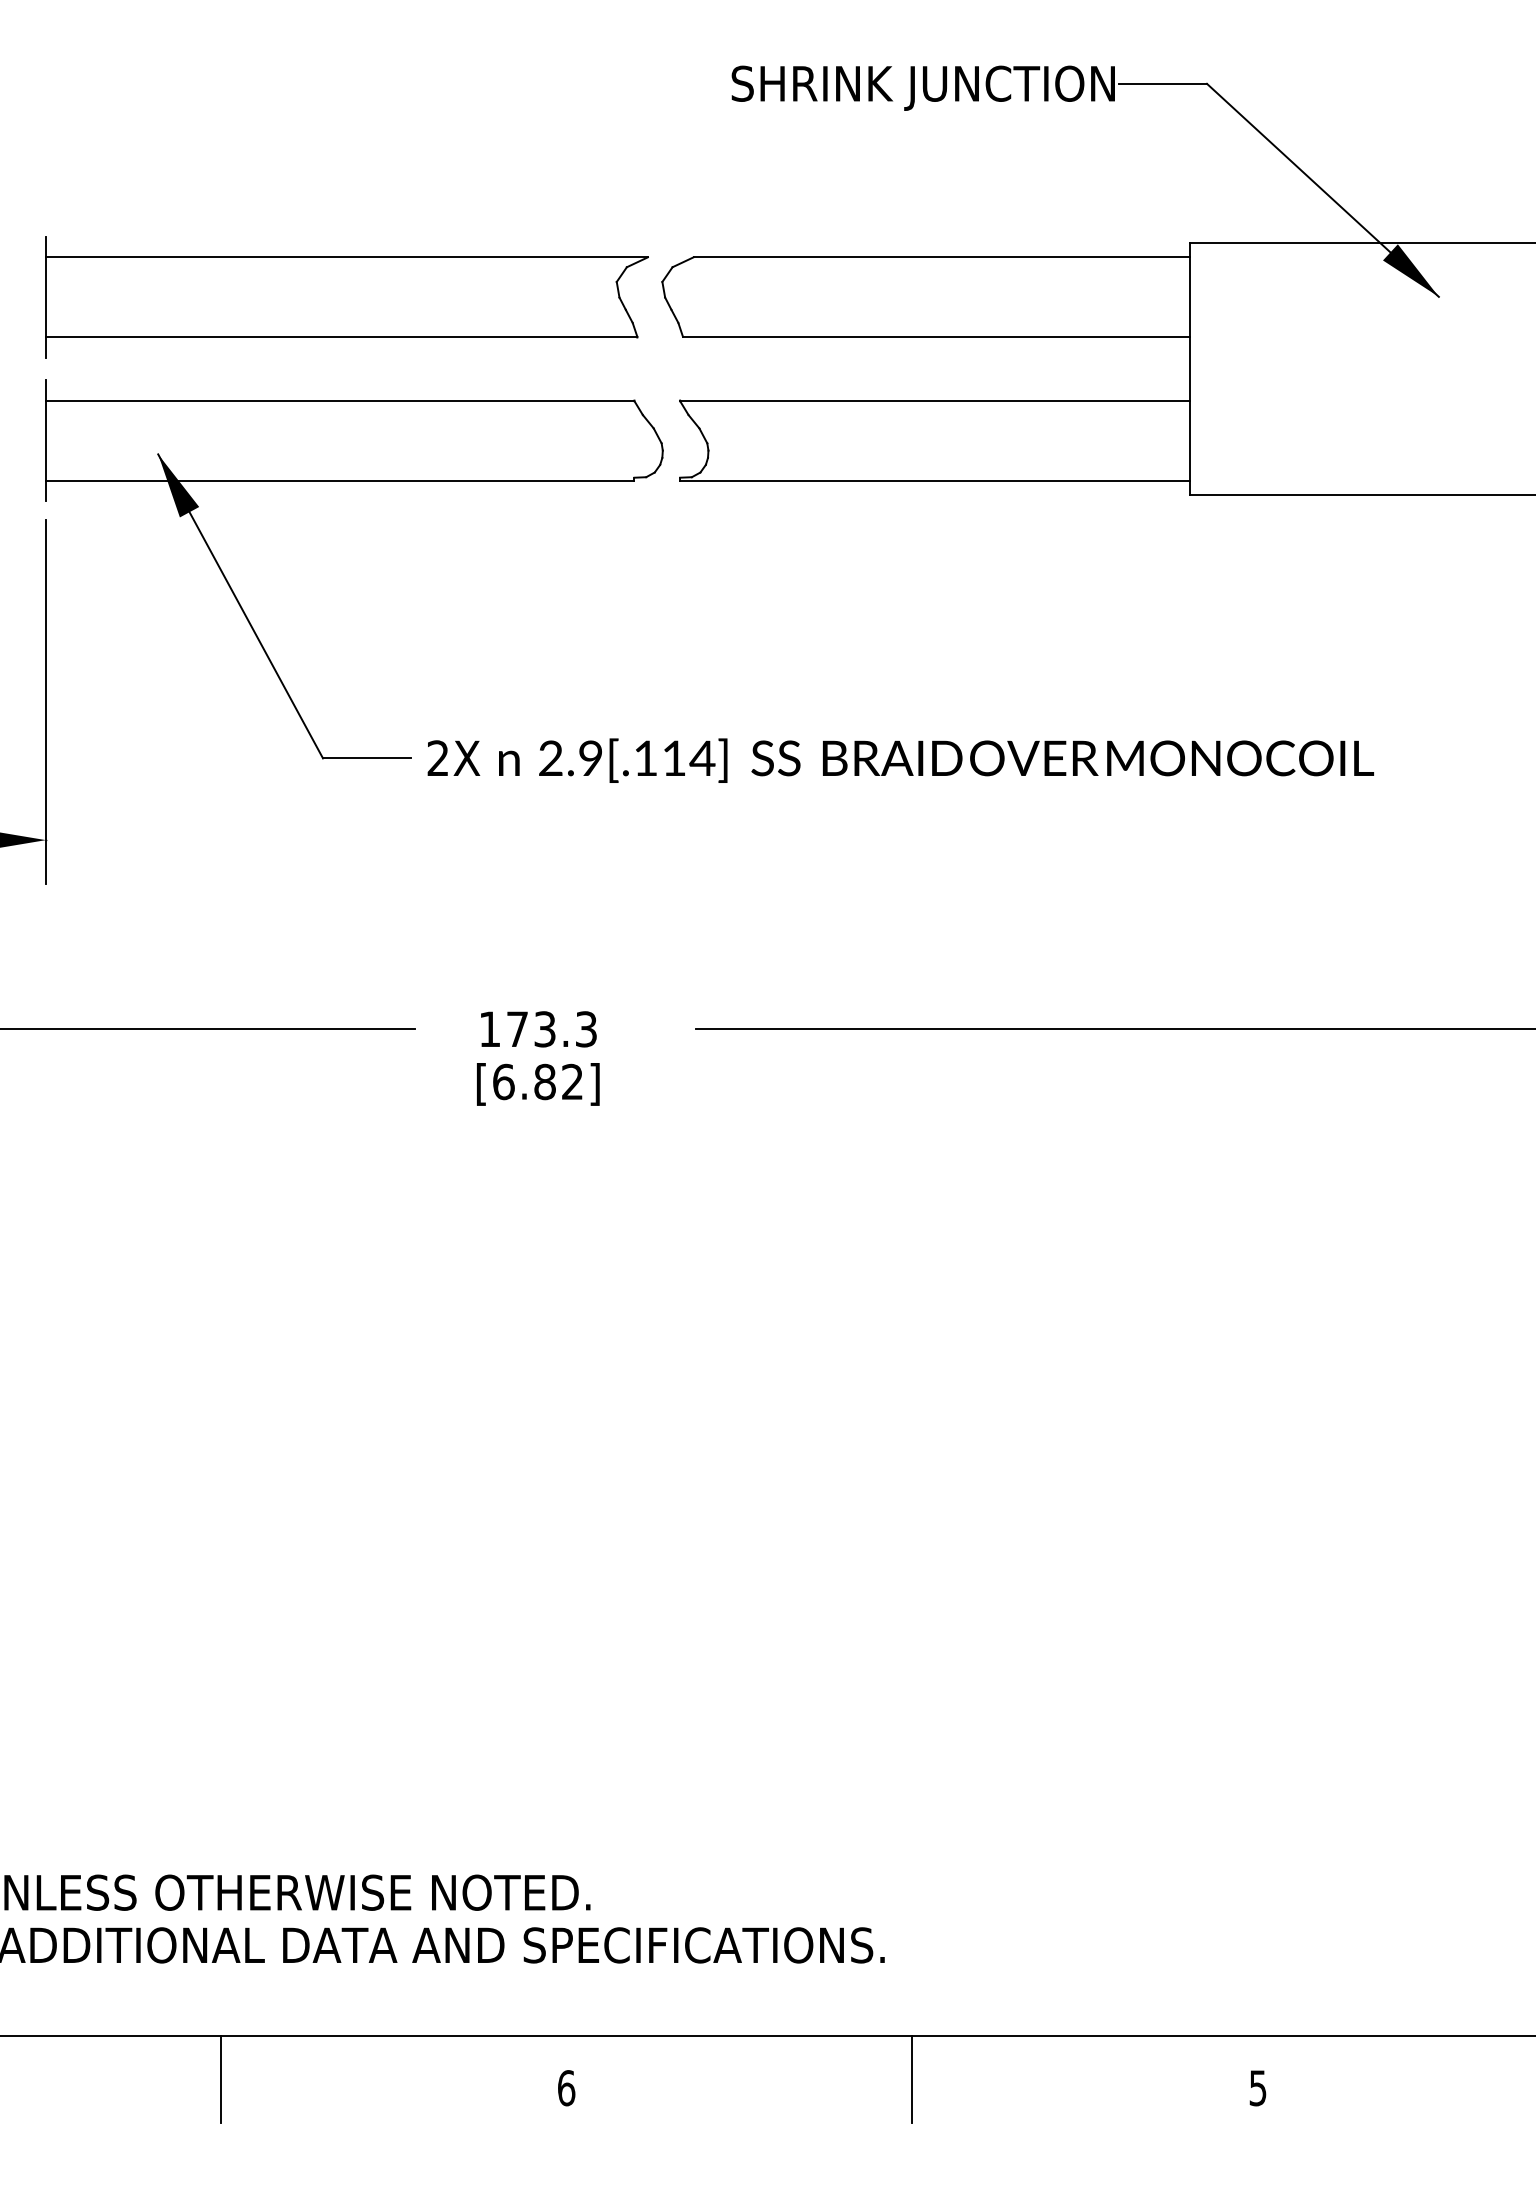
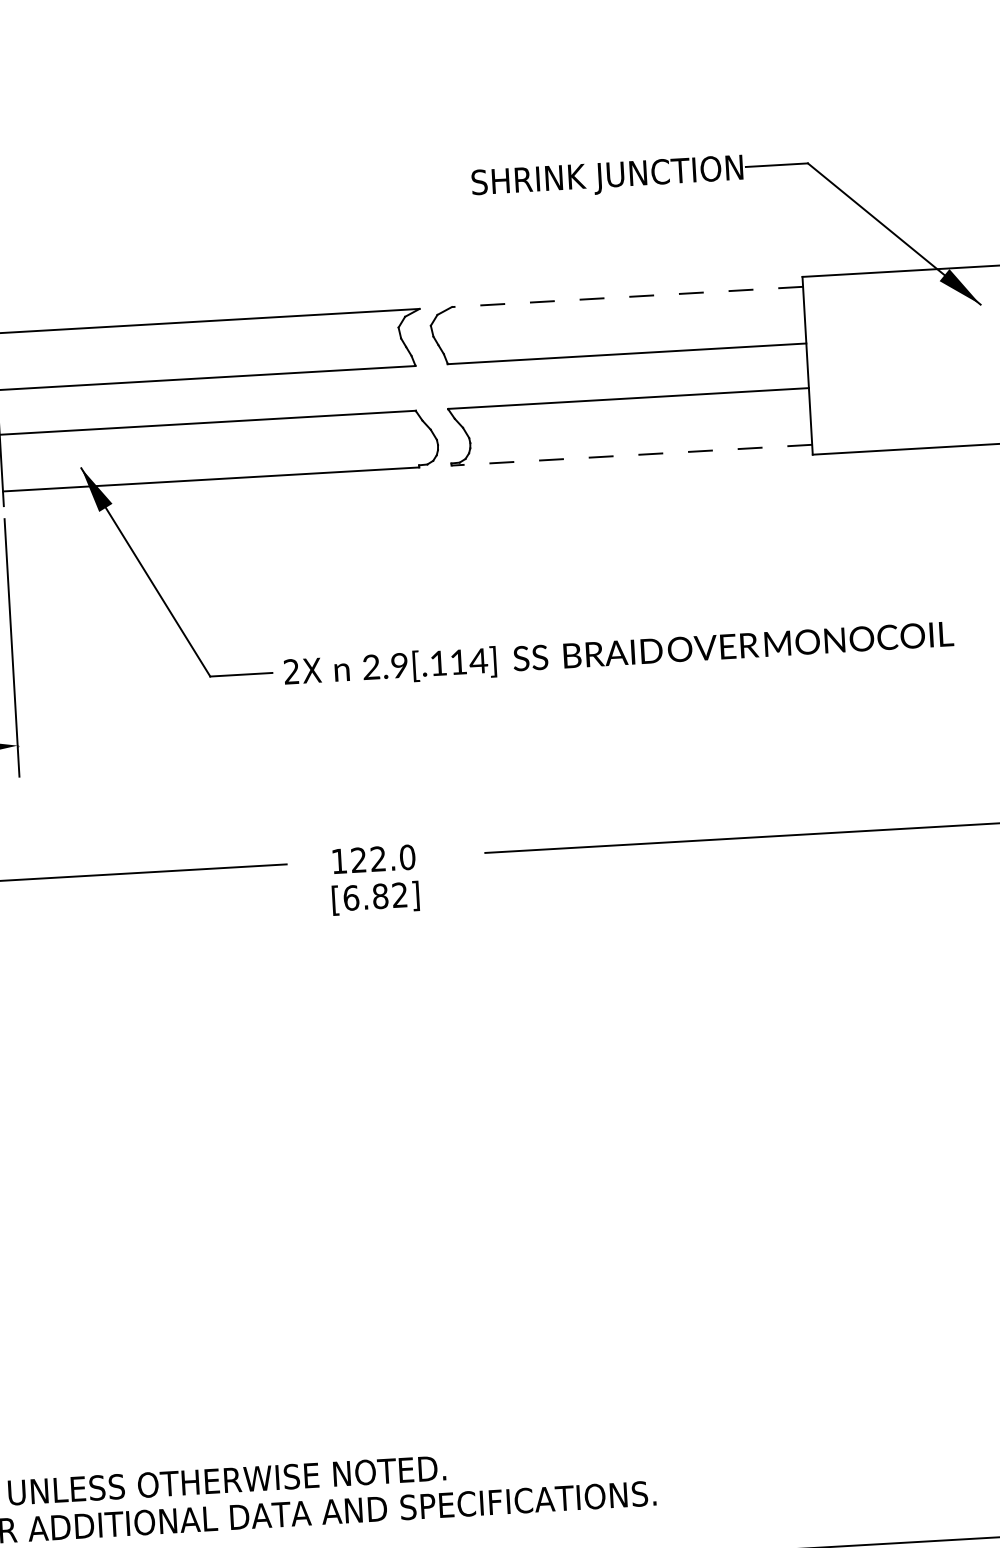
line: (941, 257) -> (627, 297), solid -> dashed
line: (935, 480) -> (632, 455), solid -> dashed
text: (552, 1029) -> (383, 858), 173.3 -> 122.0

